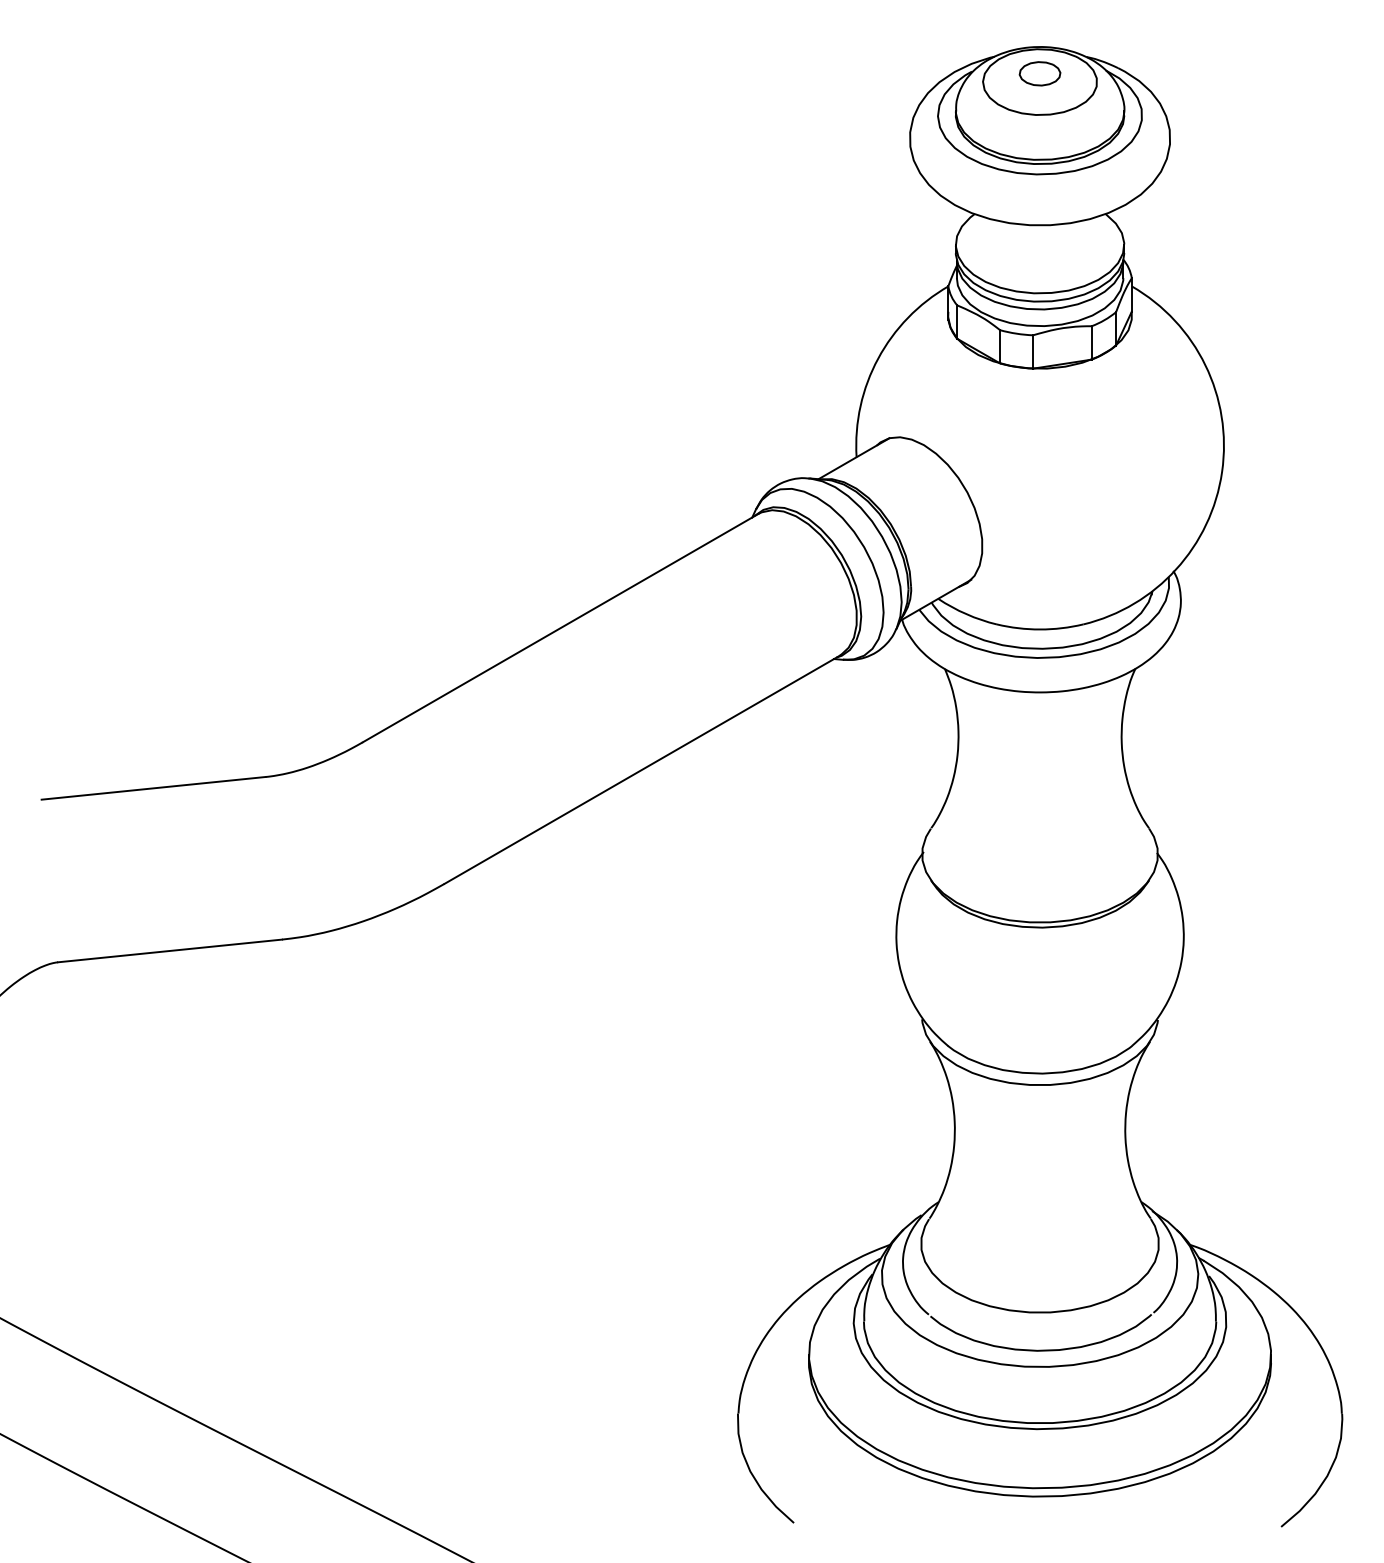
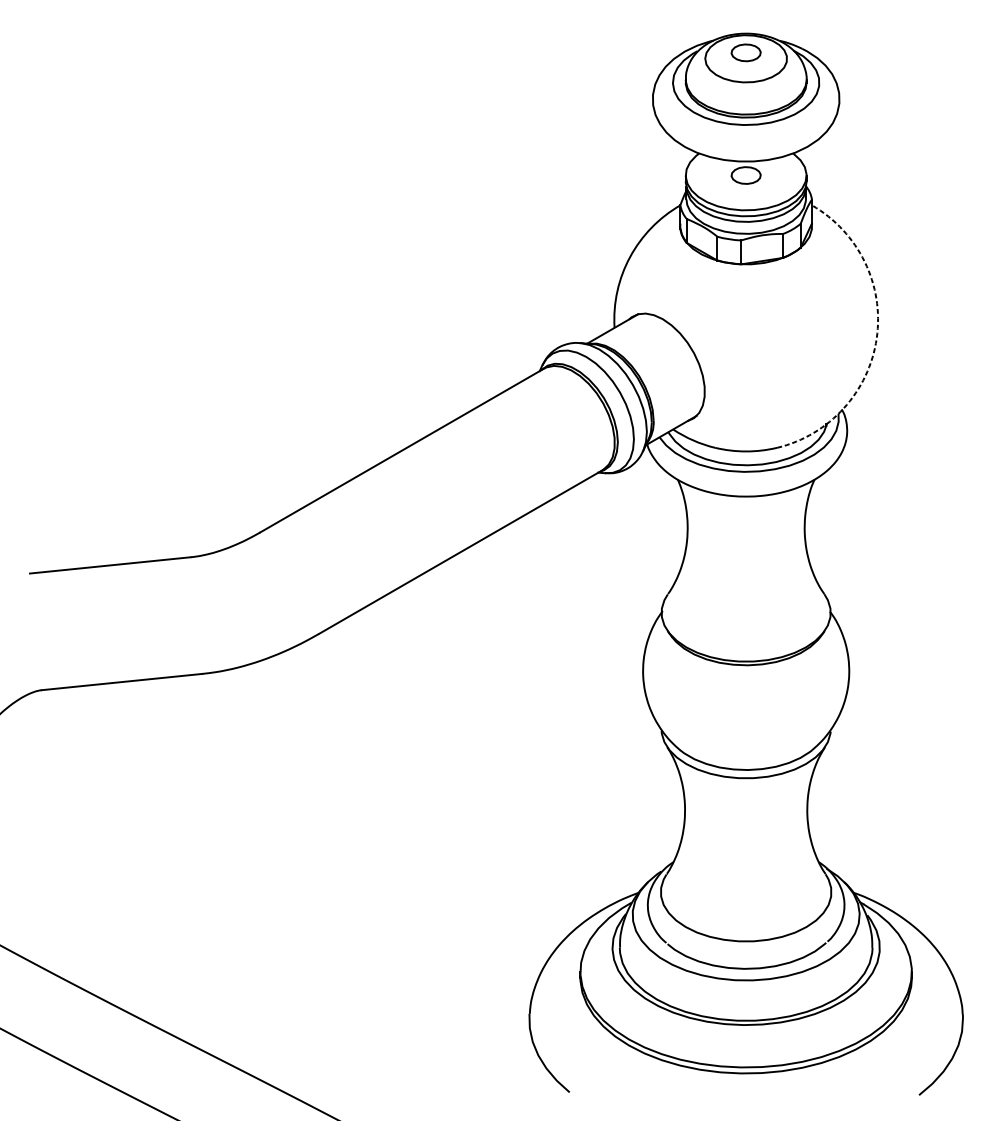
part: (1039, 244) -> (745, 175), added
arc: (1222, 471) -> (877, 338), solid -> dashed

